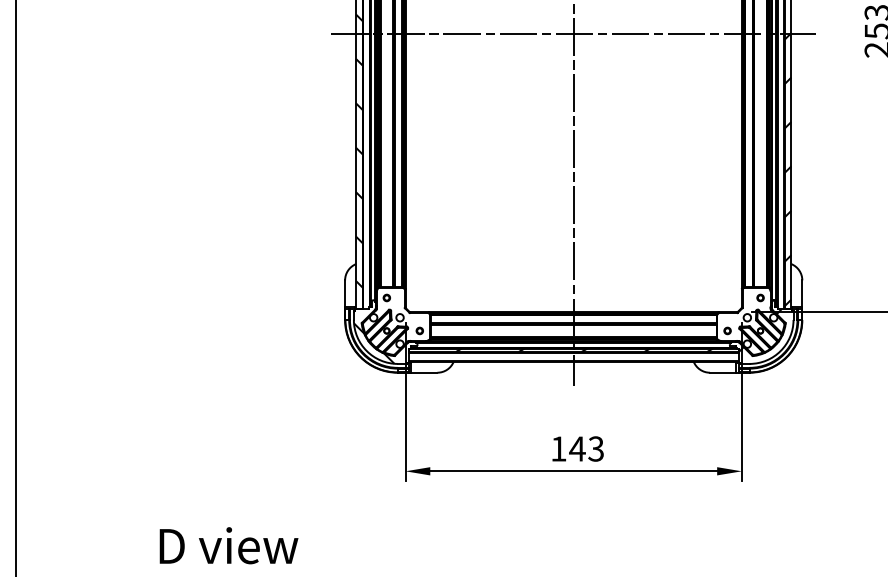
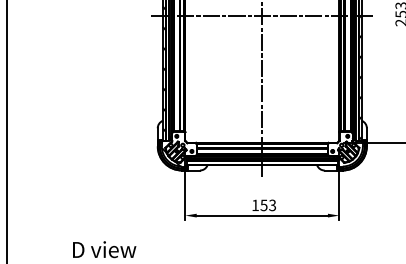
text: (576, 449) -> (263, 205), 143 -> 153

